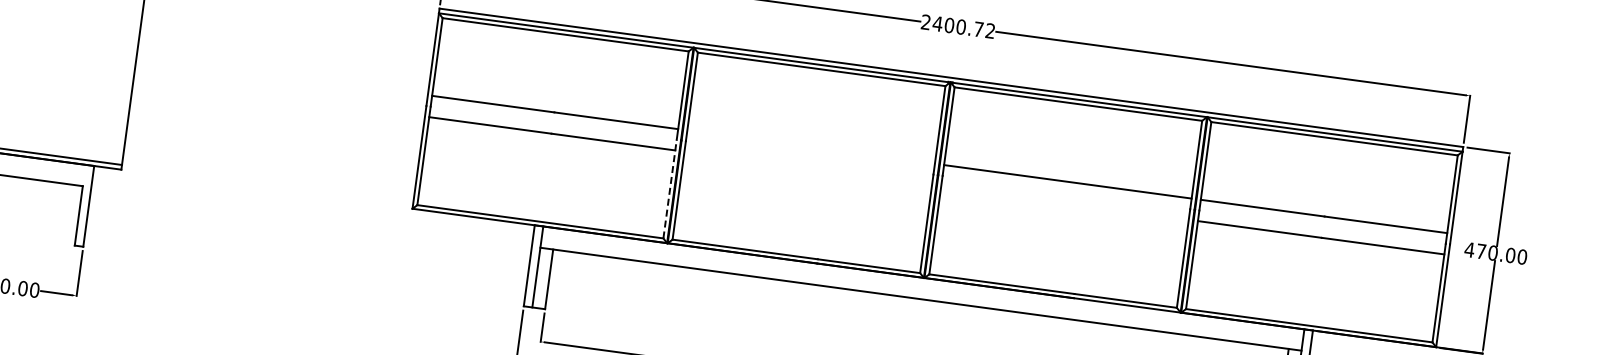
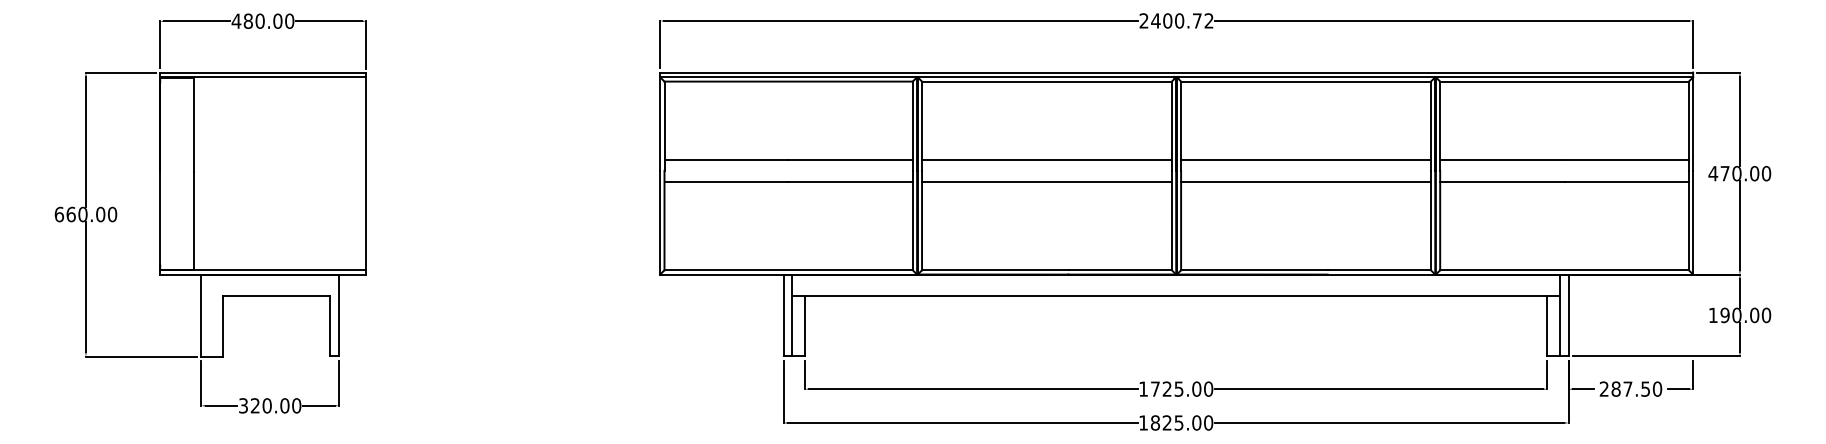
line: (810, 147) -> (1046, 160), added
line: (807, 168) -> (1046, 181), added
line: (669, 189) -> (912, 220), dashed -> solid
line: (1064, 203) -> (1305, 181), added

